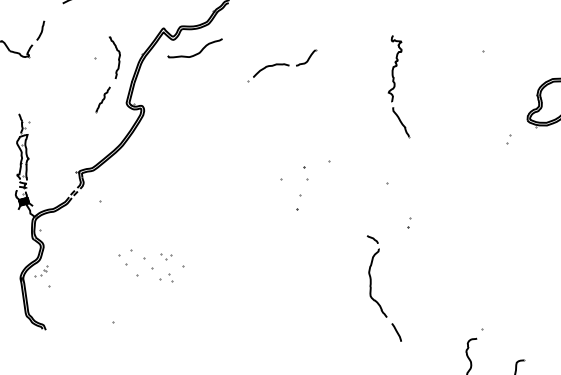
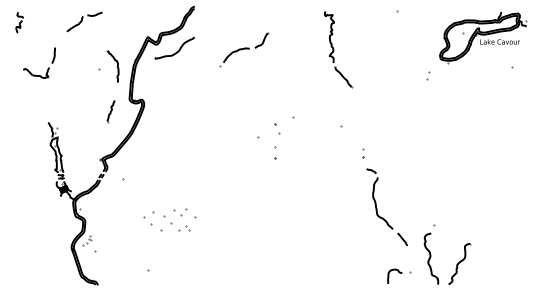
part: (102, 99) -> (110, 111), moved
part: (165, 256) -> (180, 212), size x1.67
part: (372, 287) -> (377, 208), moved

